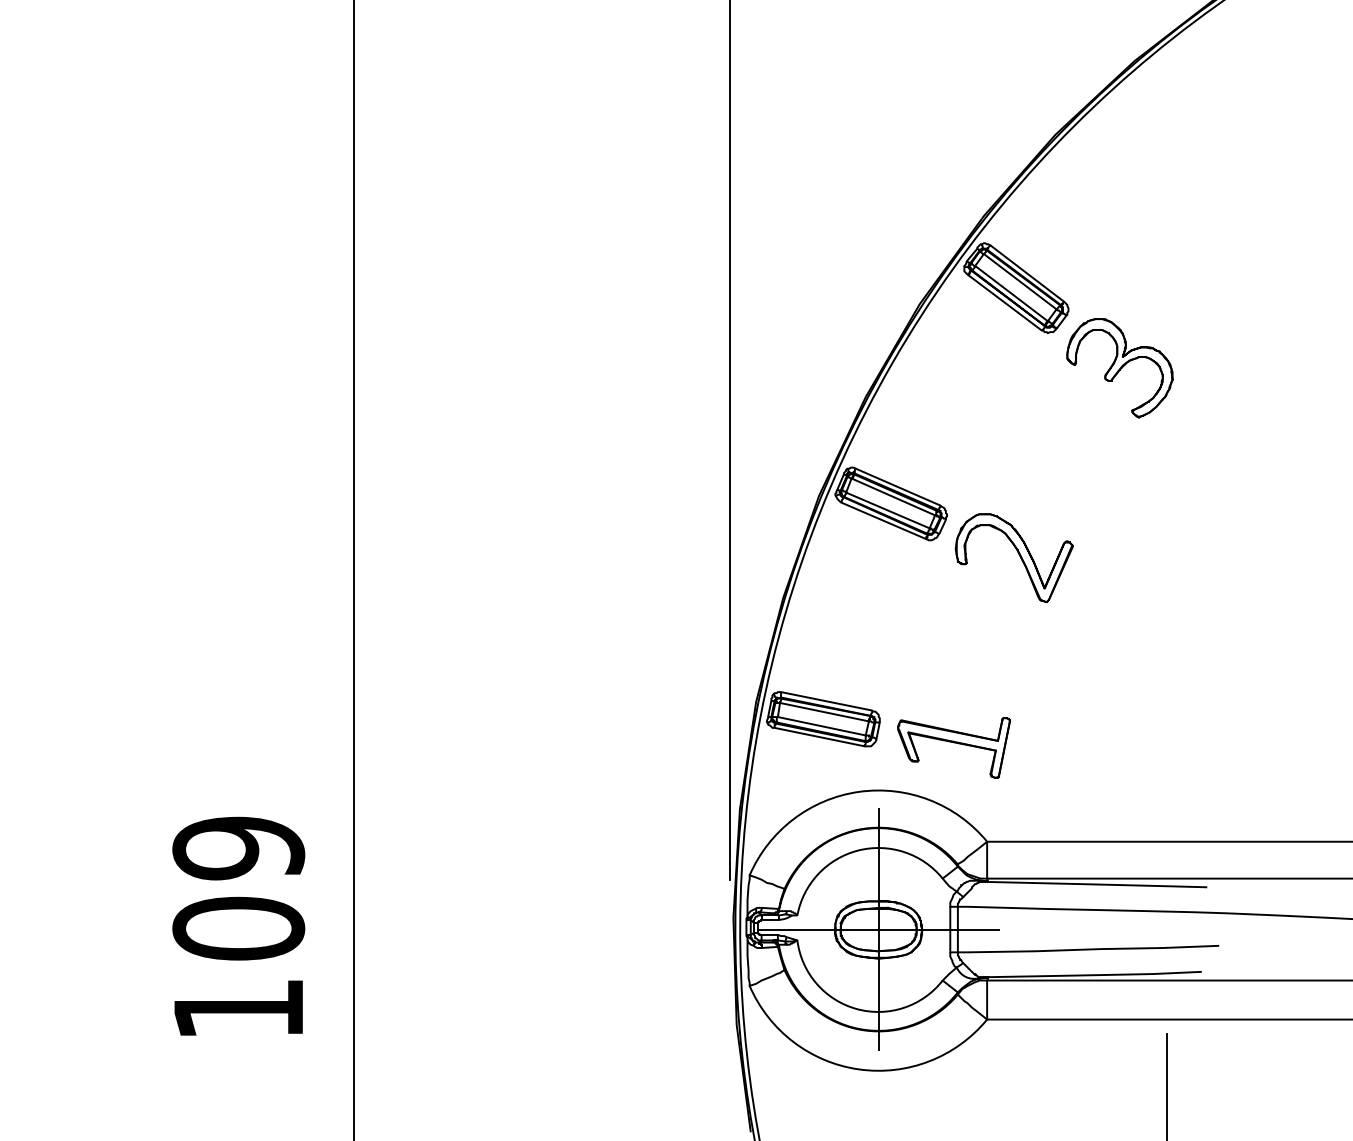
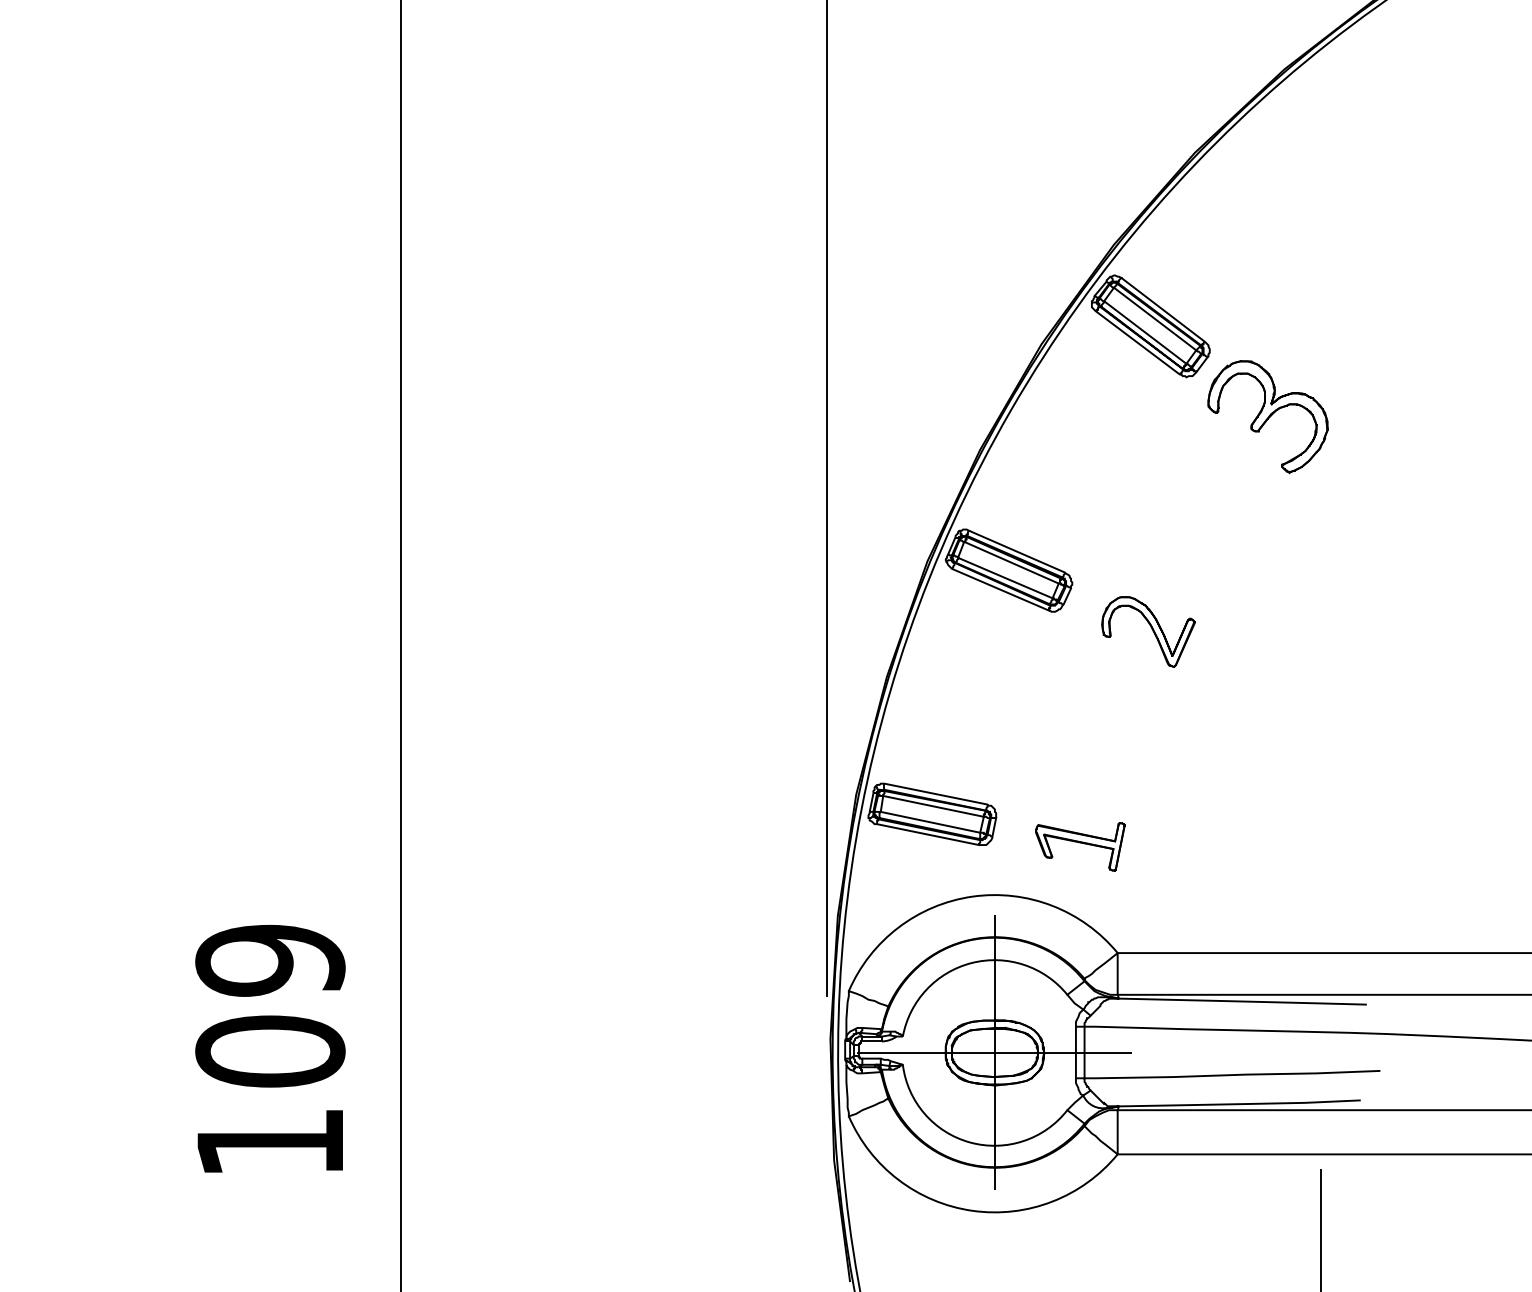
part: (1014, 557) -> (1148, 631), size x0.7
part: (954, 747) -> (1080, 846), size x0.7

